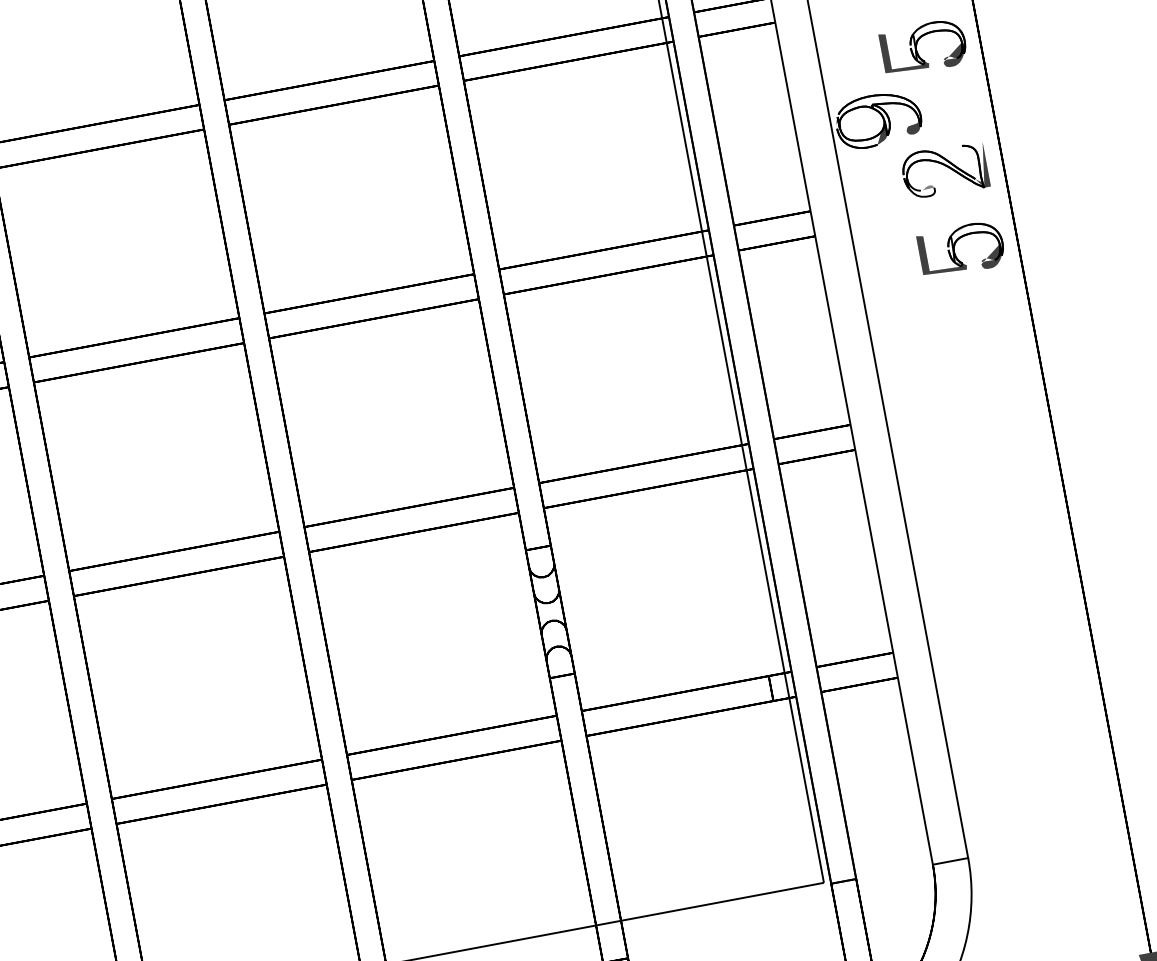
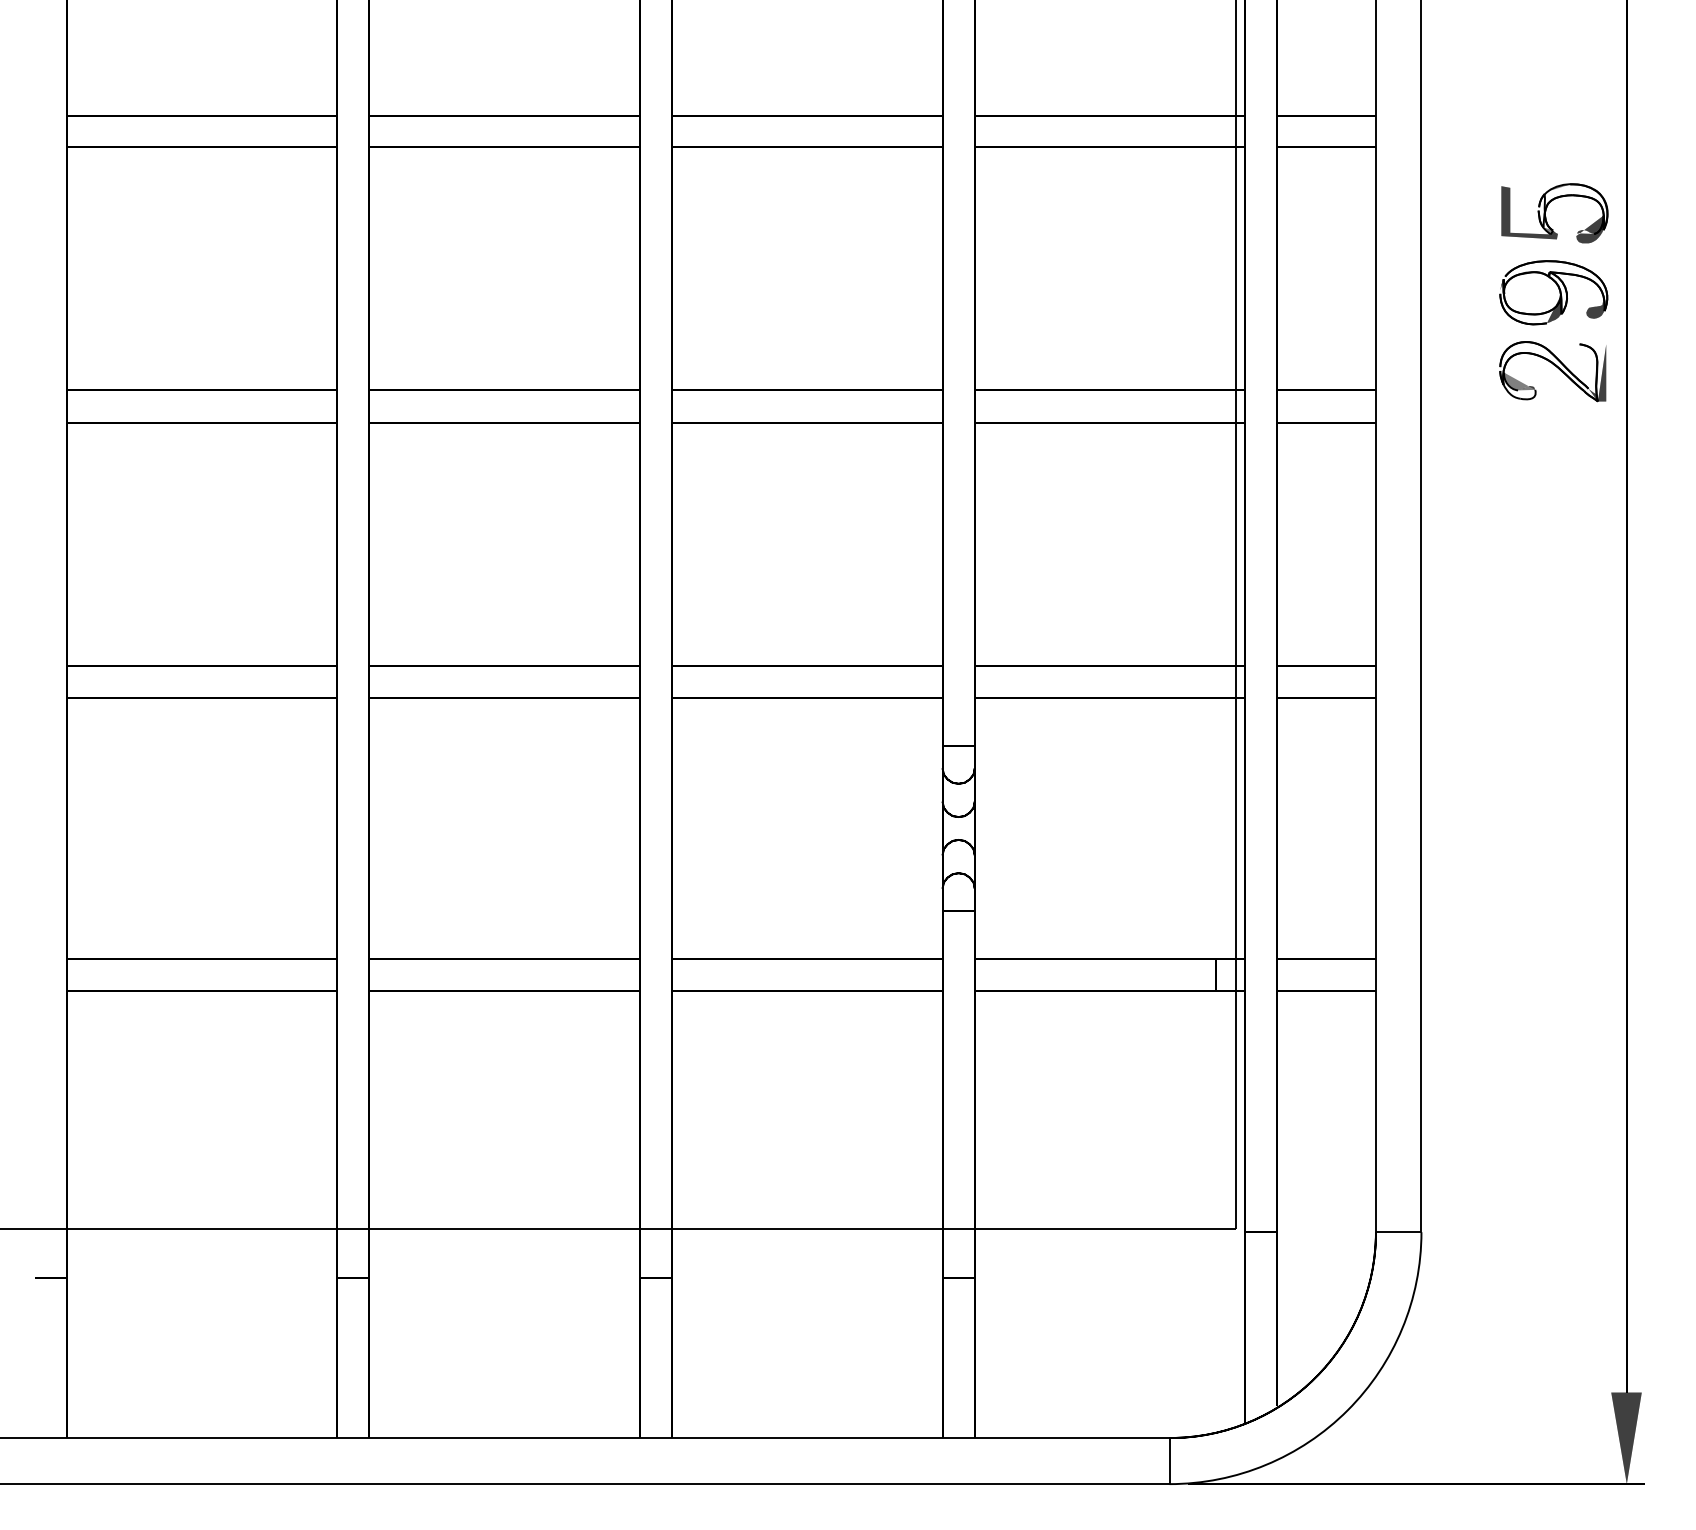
part: (878, 119) -> (1553, 292), moved
fill: (920, 183) -> (1519, 381), added
part: (954, 249) -> (1546, 471), removed

